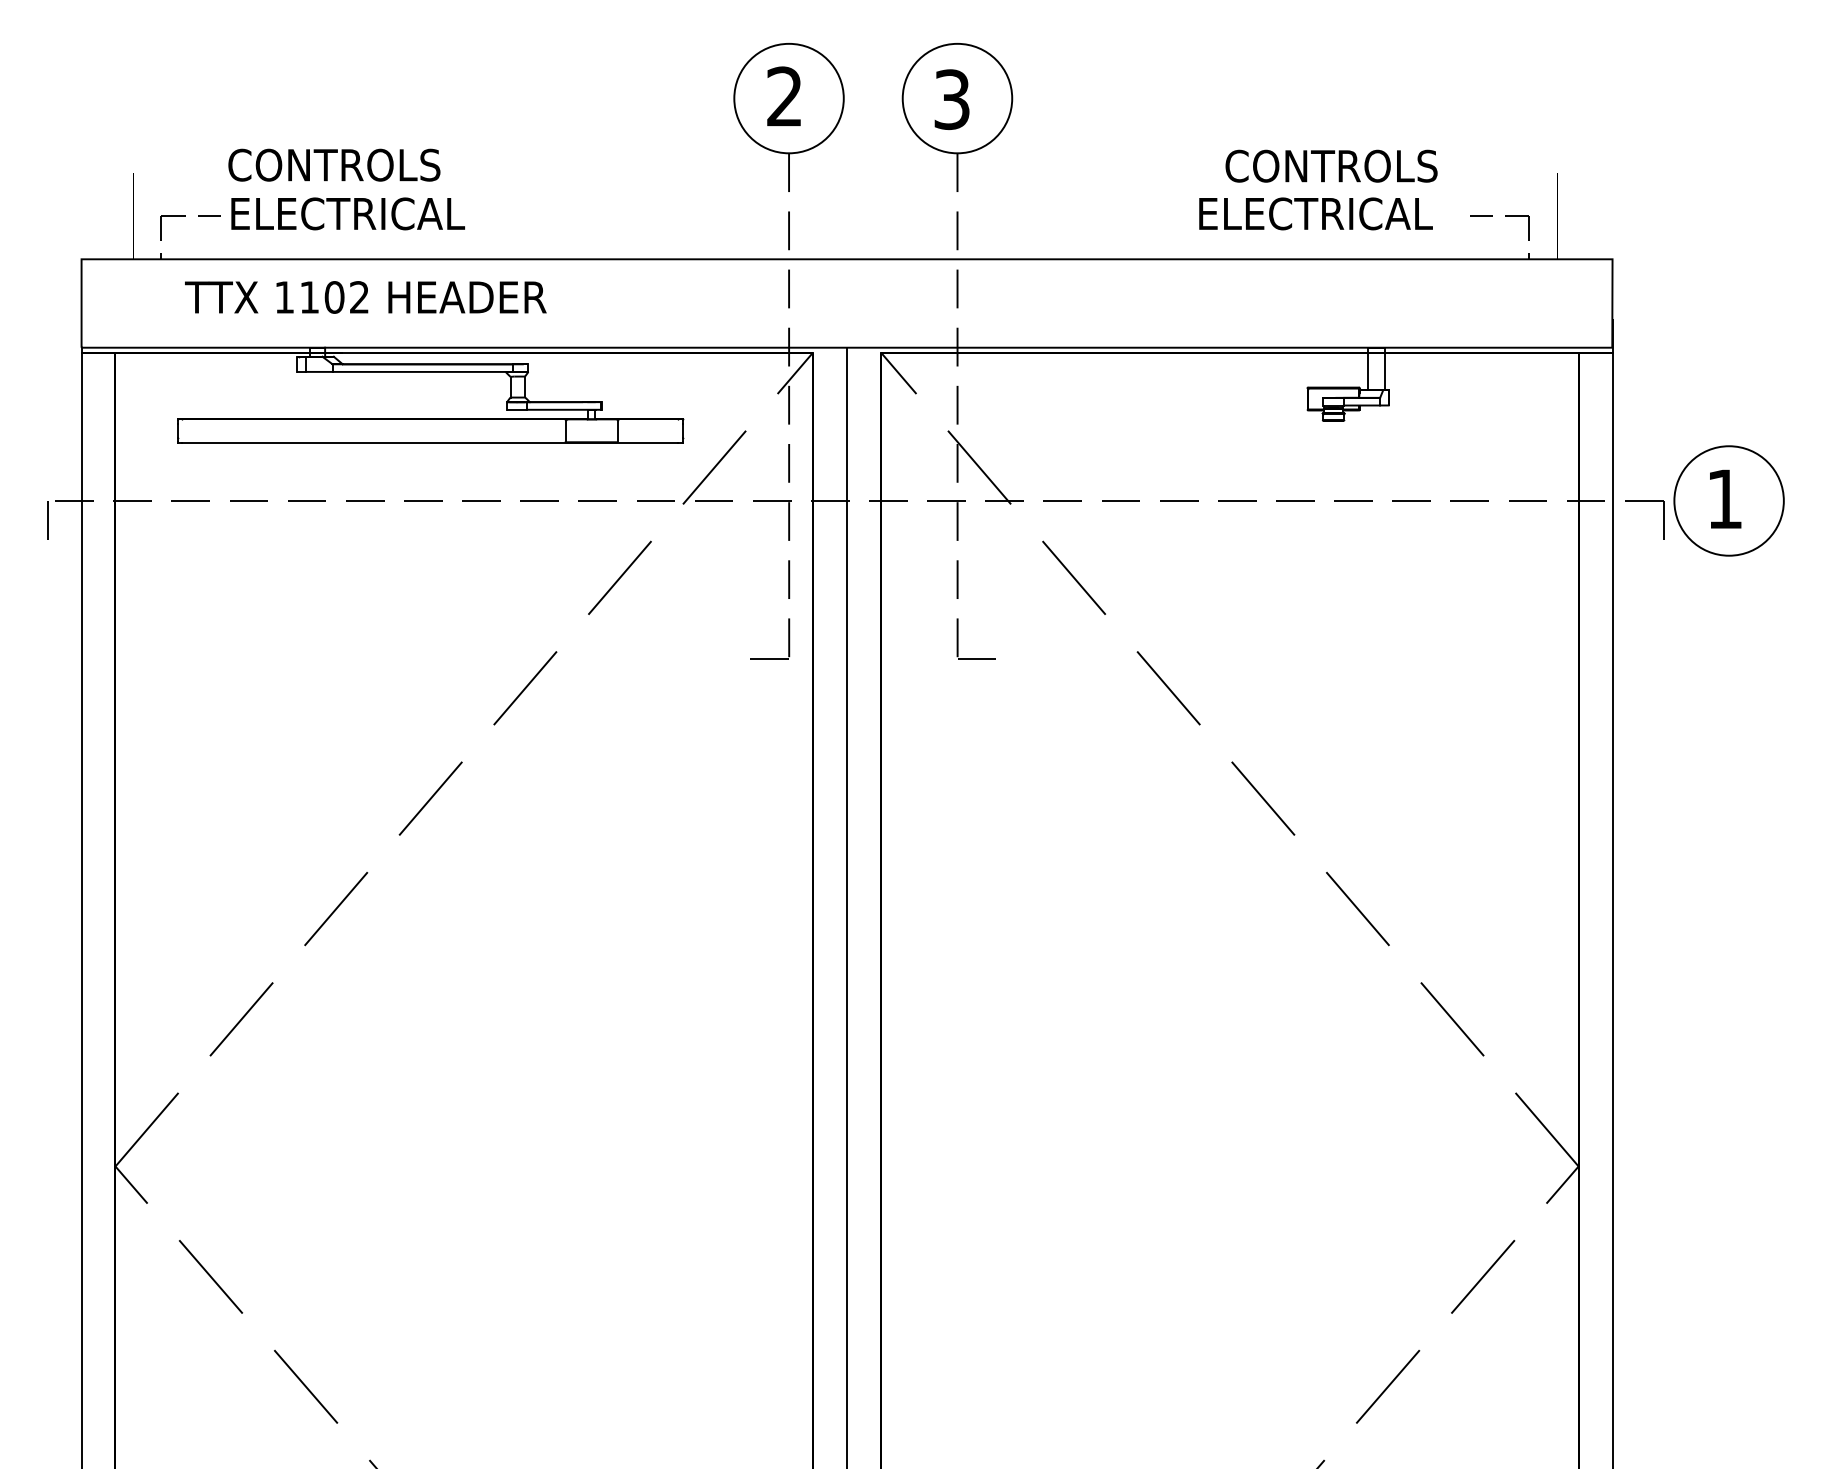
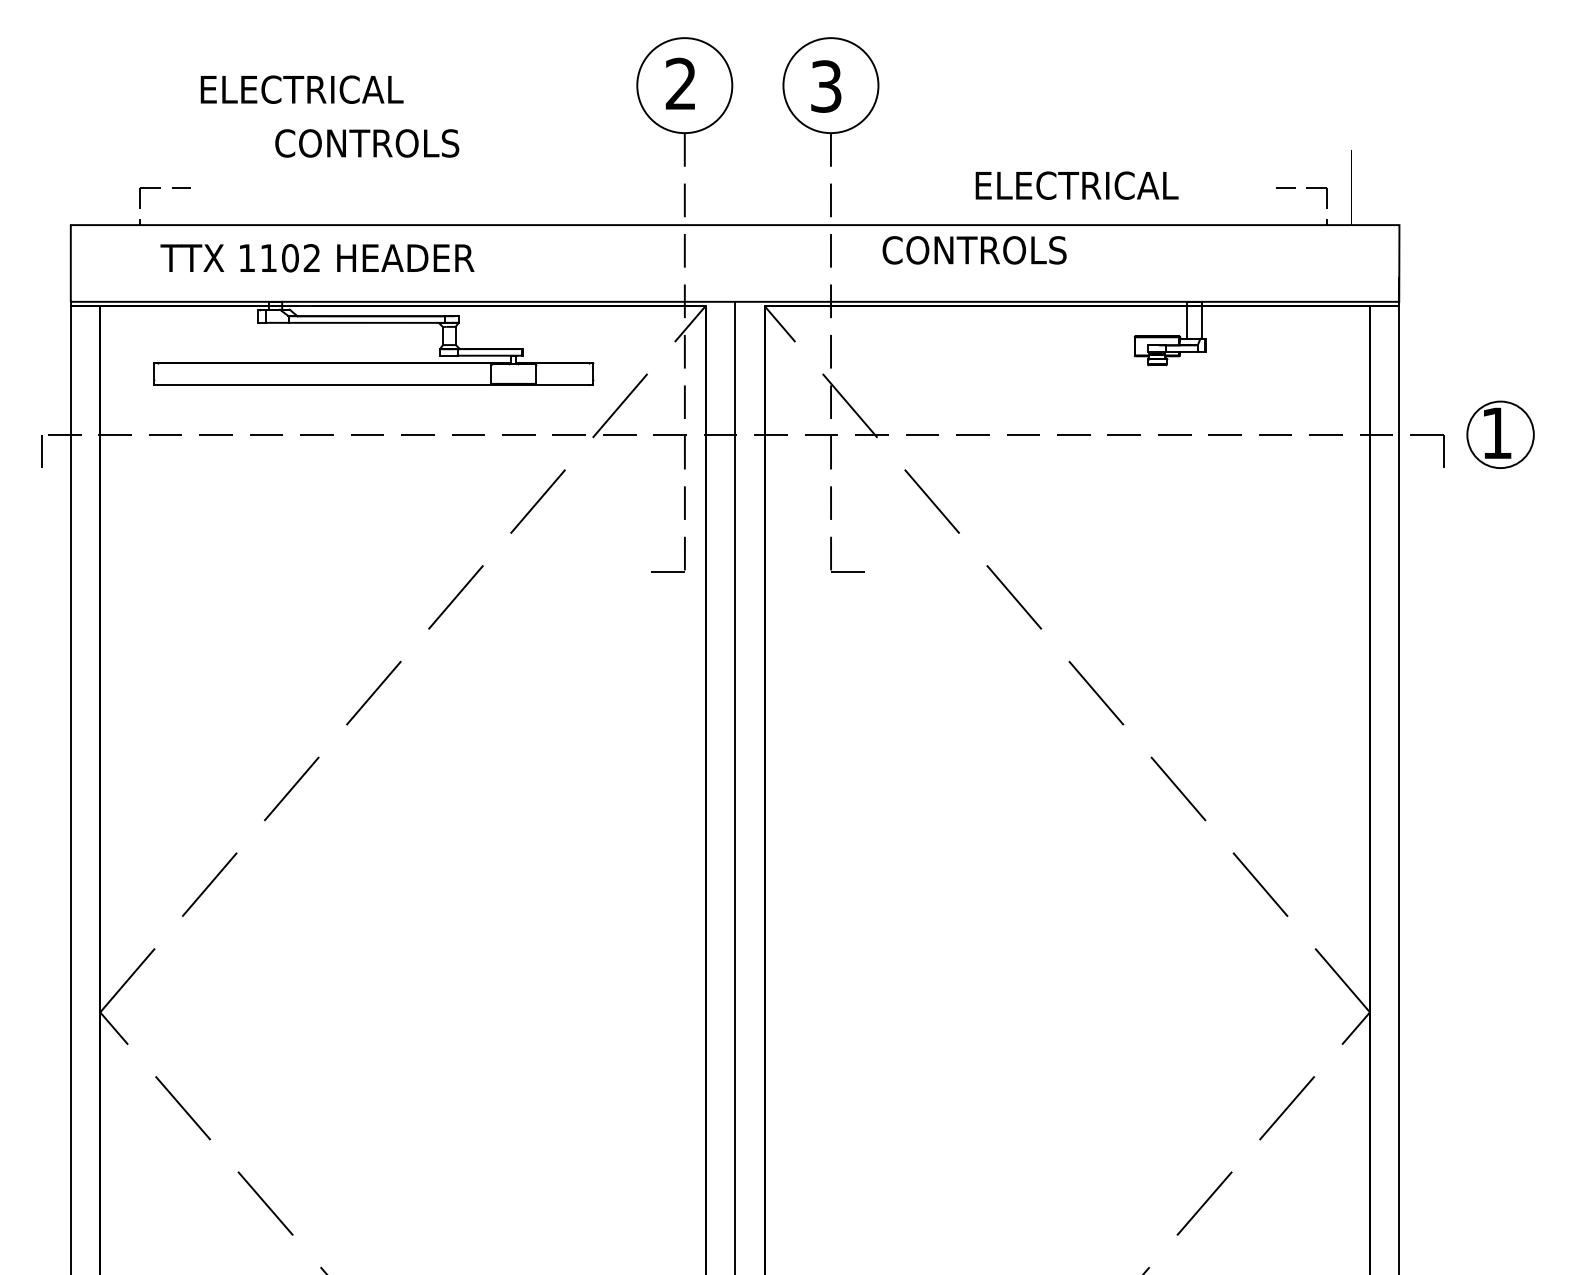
text: (334, 165) -> (367, 143), moved
text: (1331, 166) -> (974, 250), moved
text: (347, 213) -> (301, 89), moved
text: (1315, 213) -> (1076, 185), moved
circle: (1728, 500) -> (1500, 434), size x0.7

